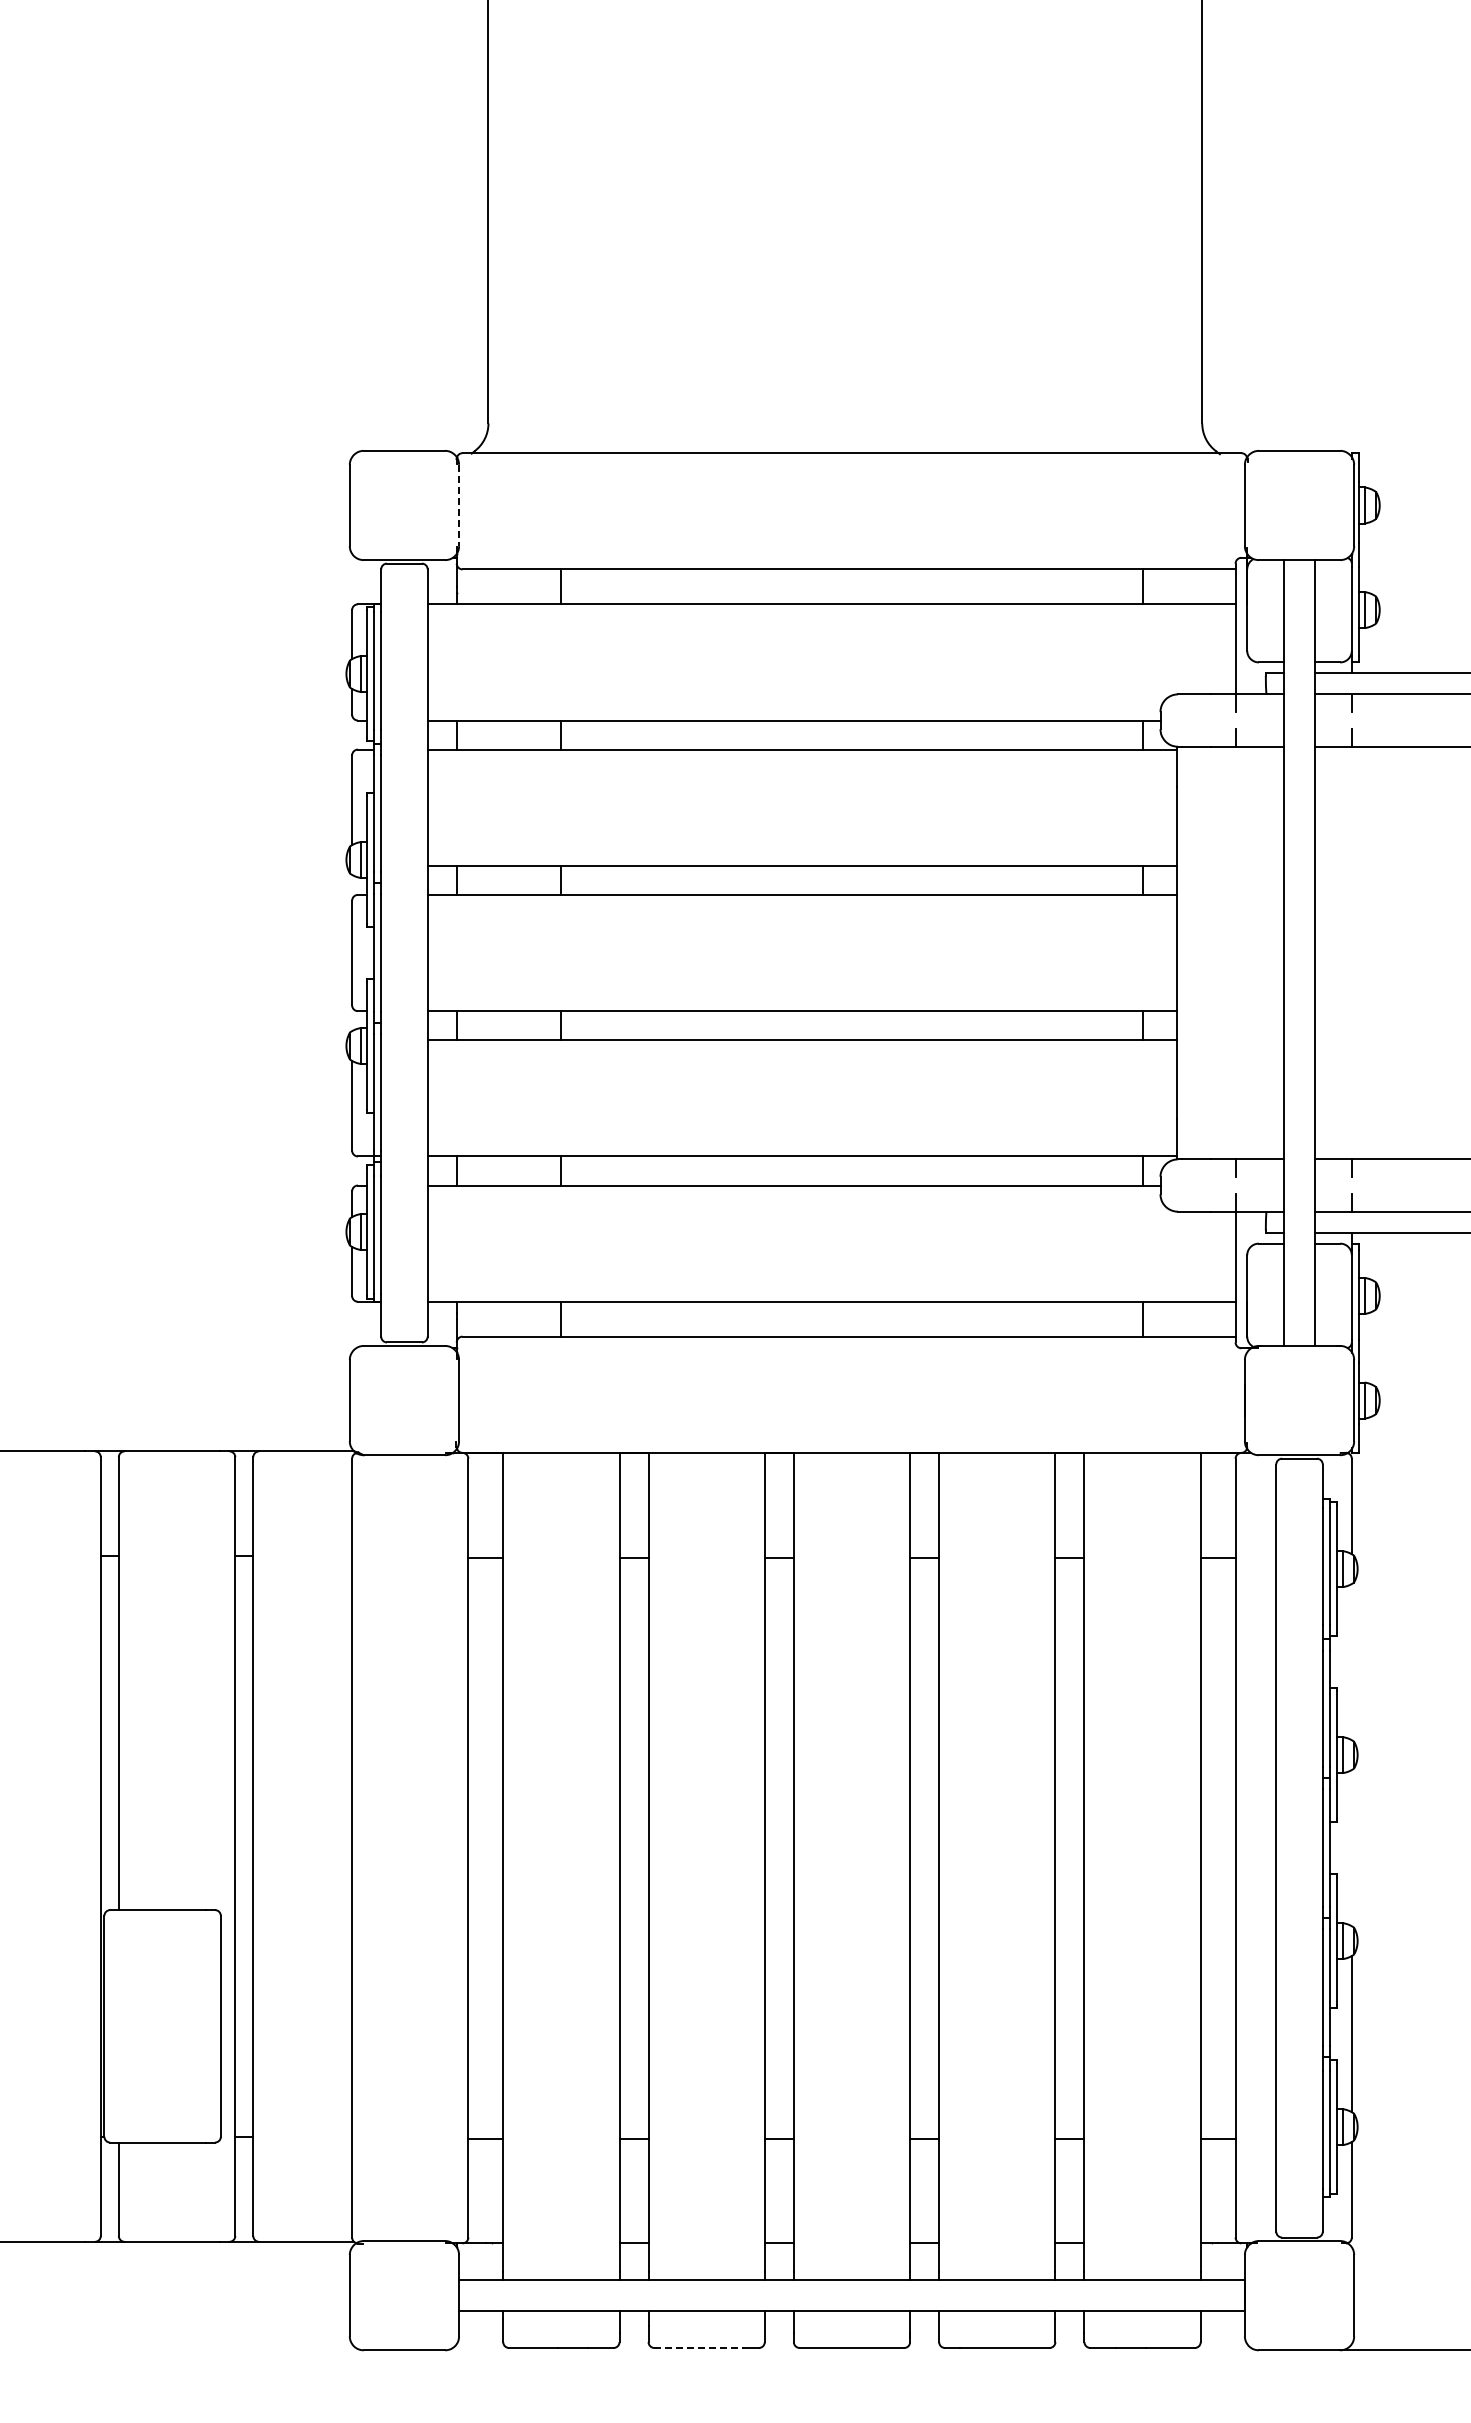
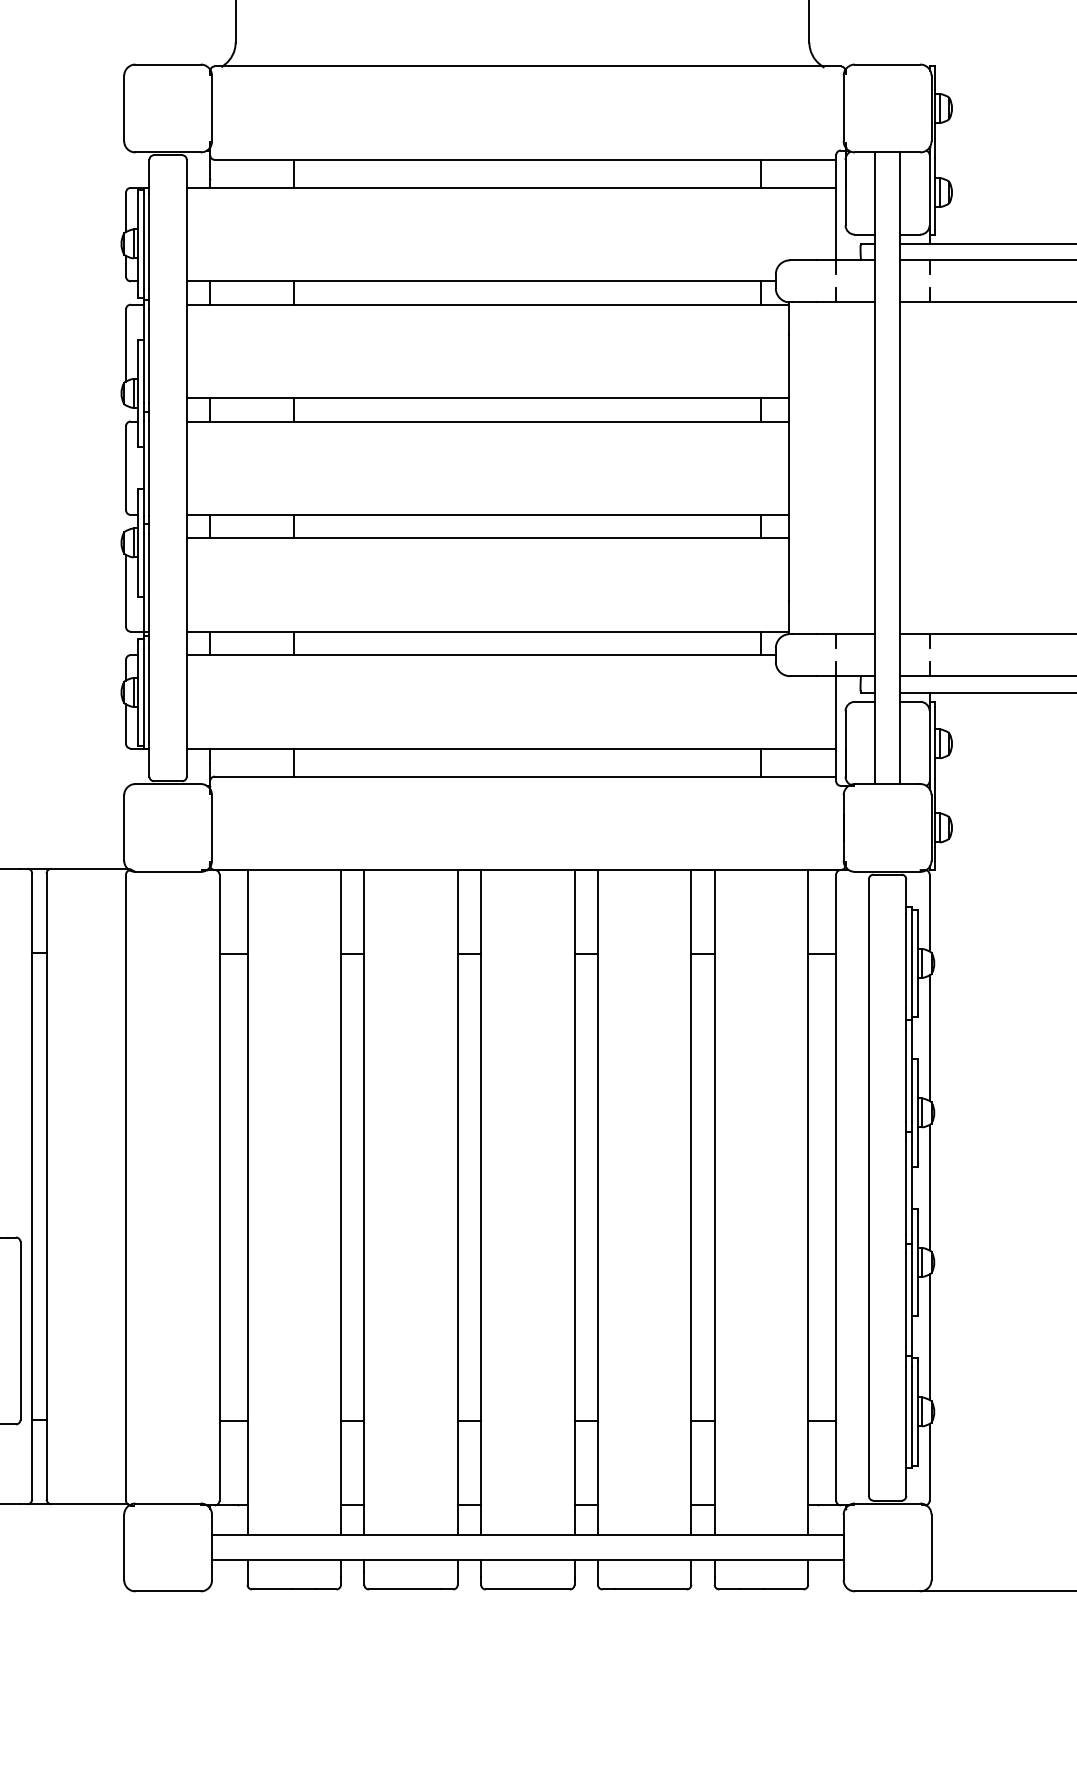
line: (459, 505) -> (212, 108), dashed -> solid
line: (1351, 1662) -> (929, 1038), added
line: (1351, 1848) -> (929, 1188), added
line: (699, 2347) -> (405, 1589), dashed -> solid

